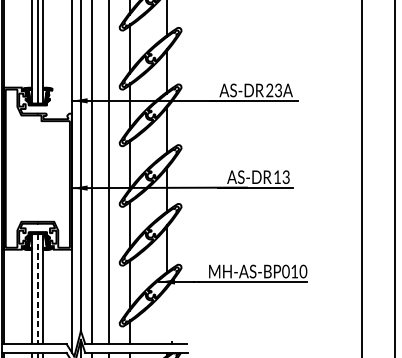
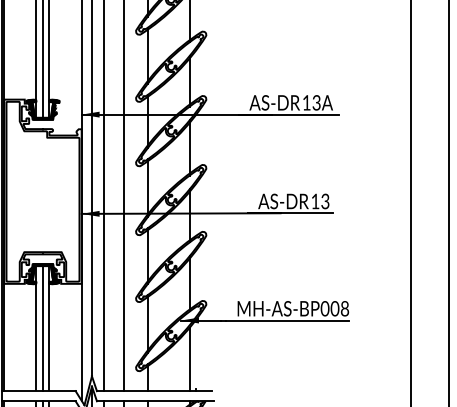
text: (269, 90) -> (306, 102), 23A -> 13A
text: (298, 271) -> (339, 308), MH-AS-BP010 -> MH-AS-BP008
line: (37, 288) -> (42, 328), dashed -> solid
line: (166, 316) -> (189, 359), added

